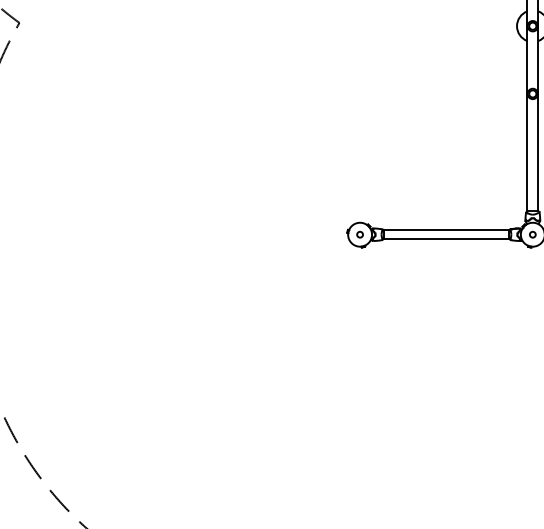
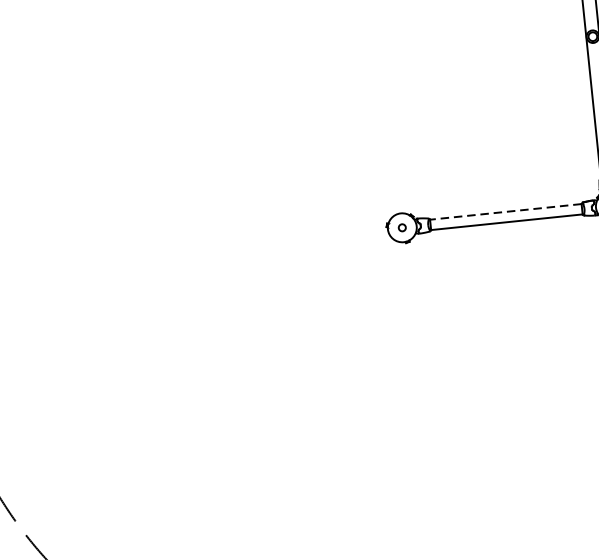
line: (446, 230) -> (505, 211), solid -> dashed

